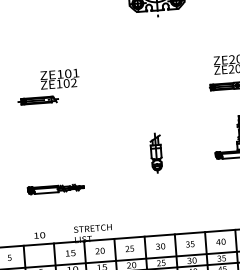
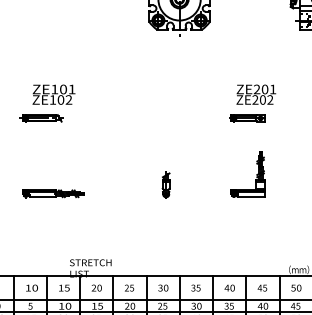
text: (59, 78) -> (53, 94), moved
part: (155, 152) -> (165, 184), size x0.62
part: (55, 188) -> (53, 193), moved
text: (39, 234) -> (31, 287), moved

